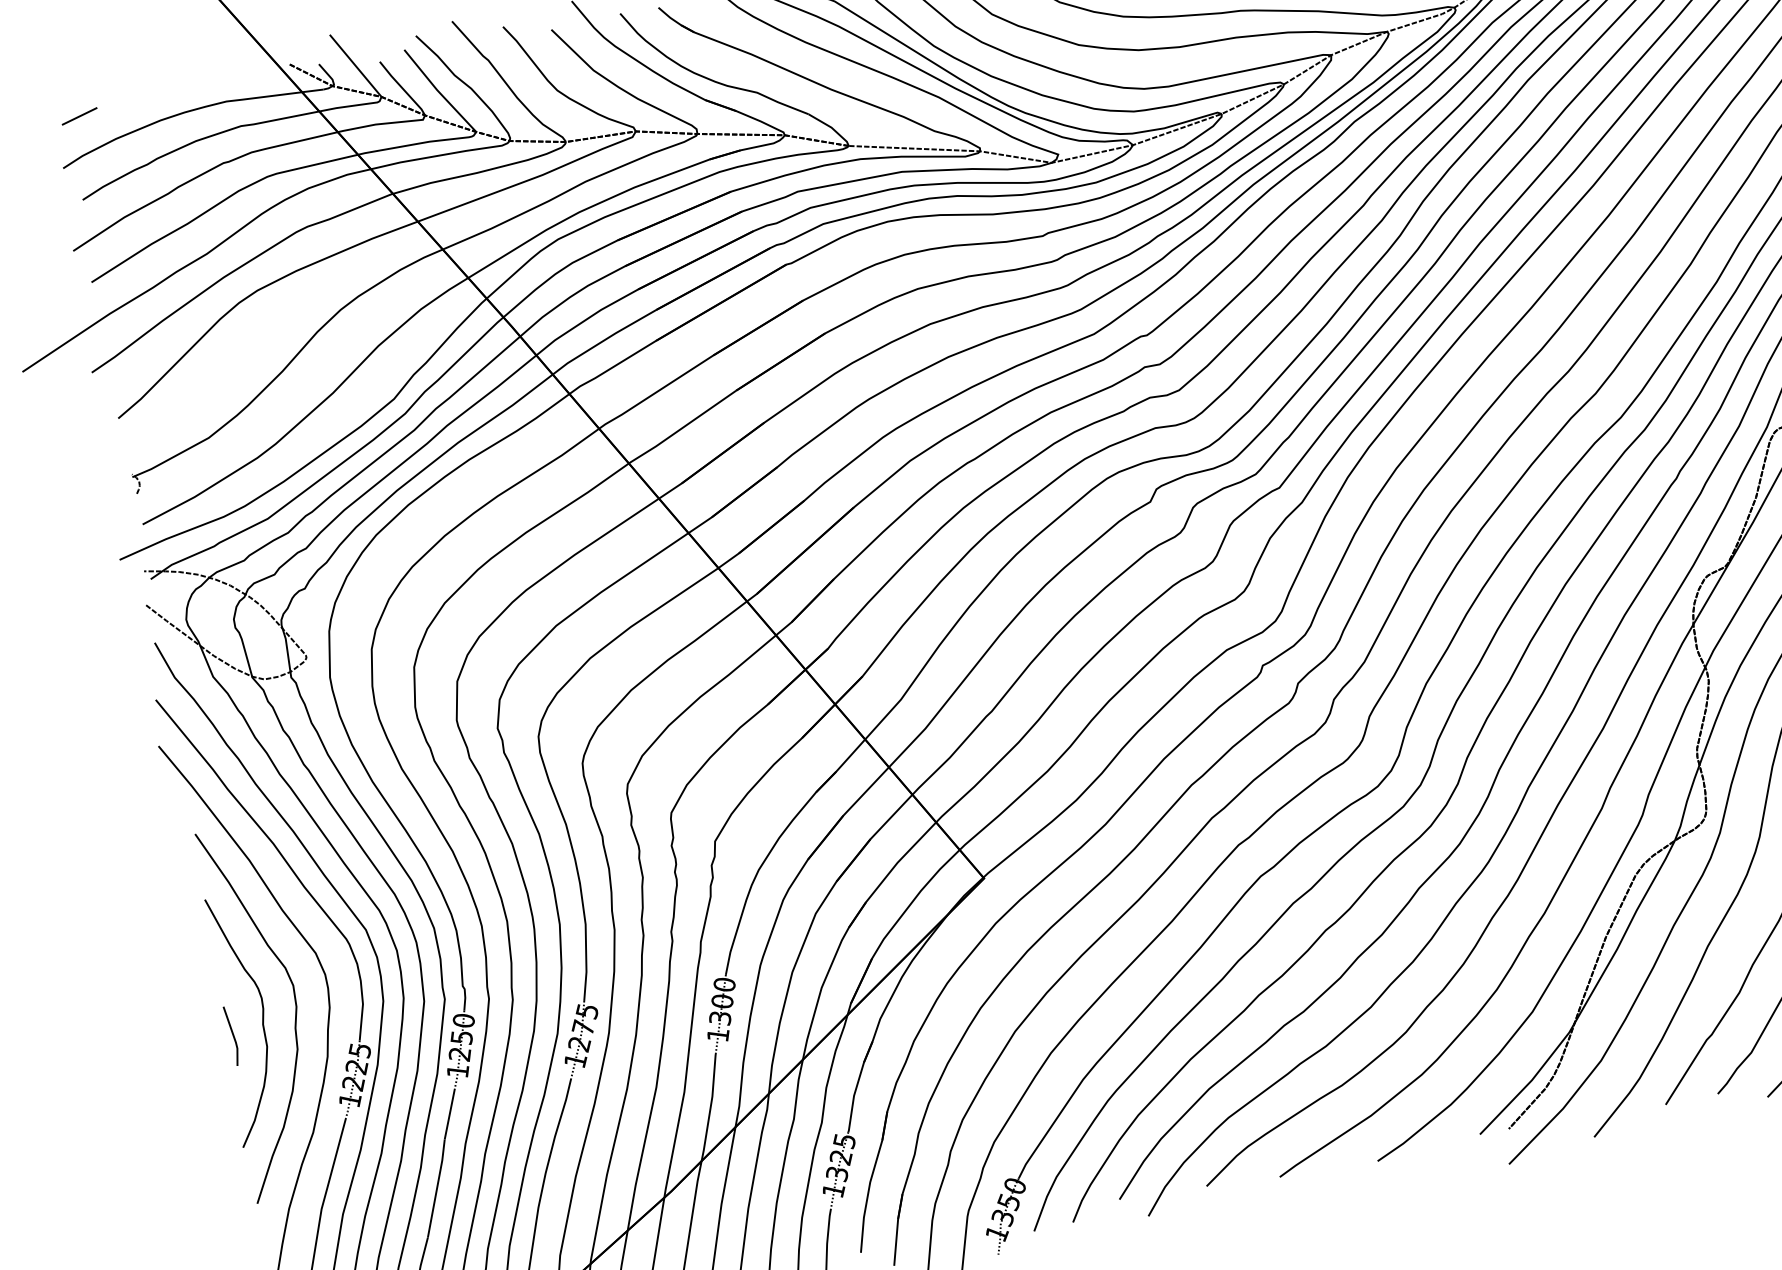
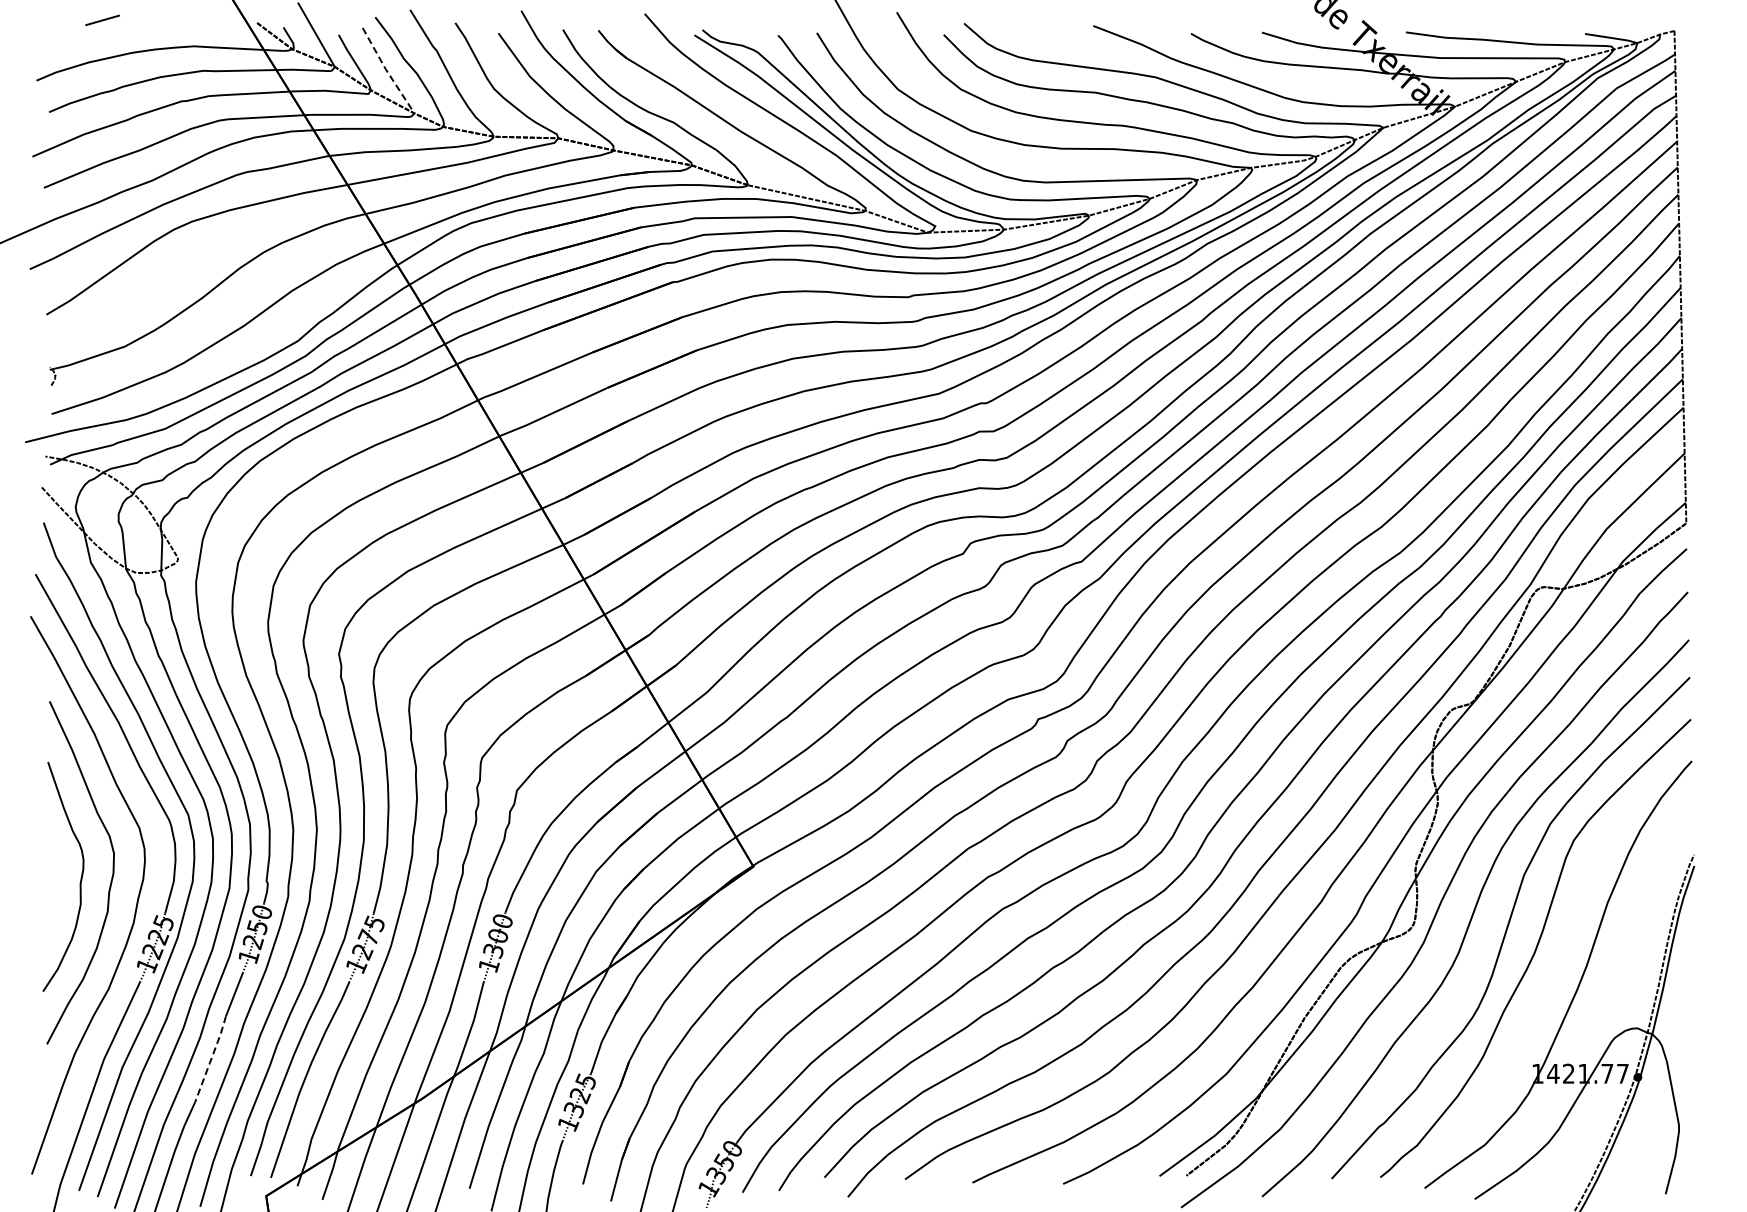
line: (438, 92) -> (386, 71), solid -> dashed
line: (79, 115) -> (102, 19), moved
line: (232, 1036) -> (51, 889), removed
line: (437, 1188) -> (211, 1059), solid -> dashed

